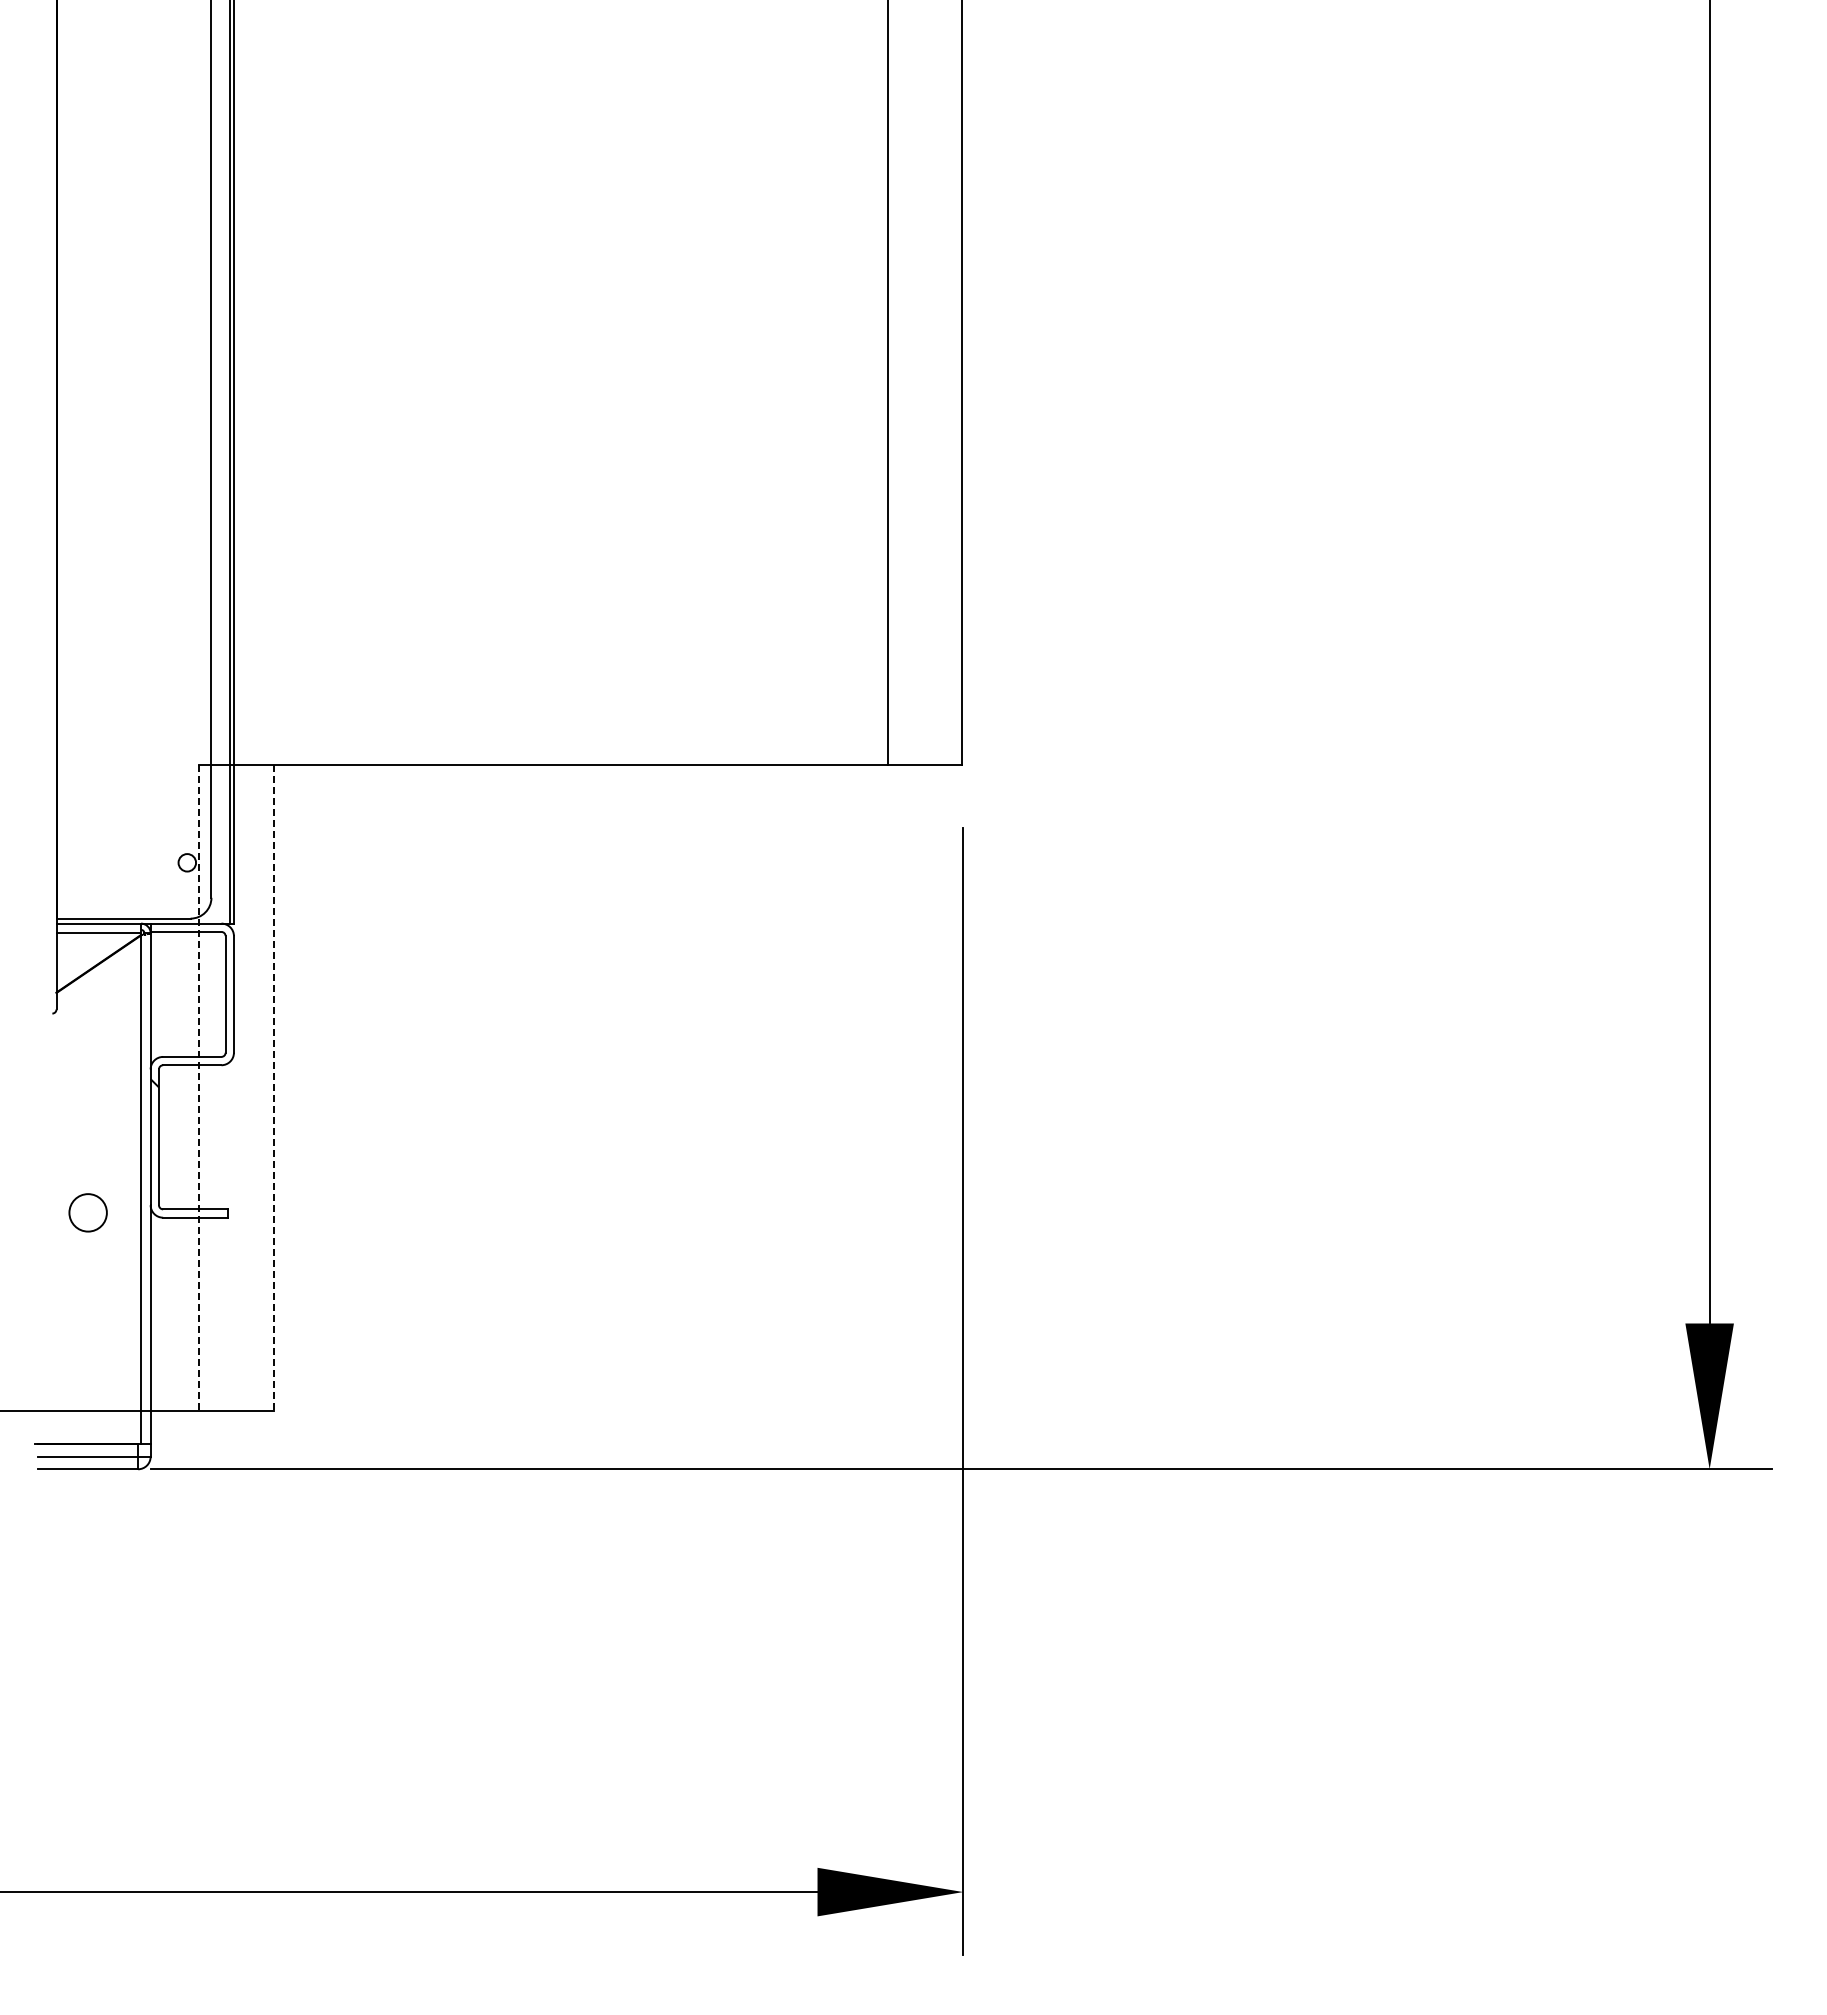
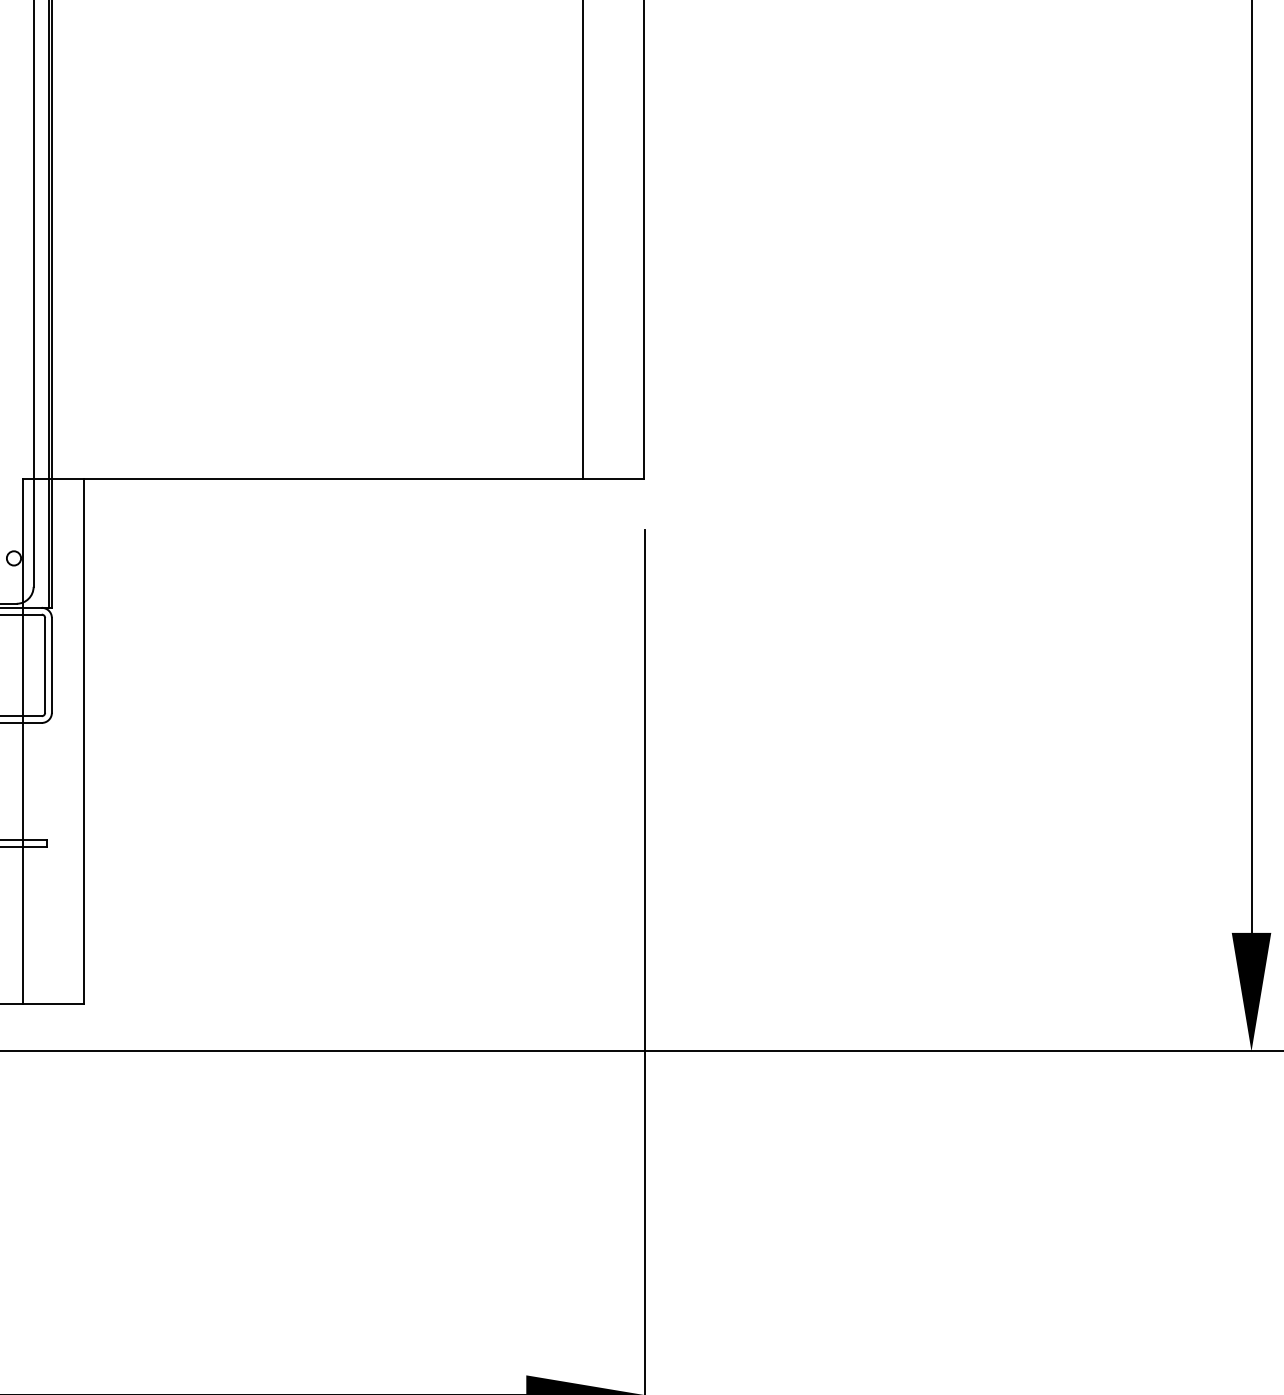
line: (198, 1088) -> (23, 741), dashed -> solid
line: (273, 1088) -> (84, 741), dashed -> solid

